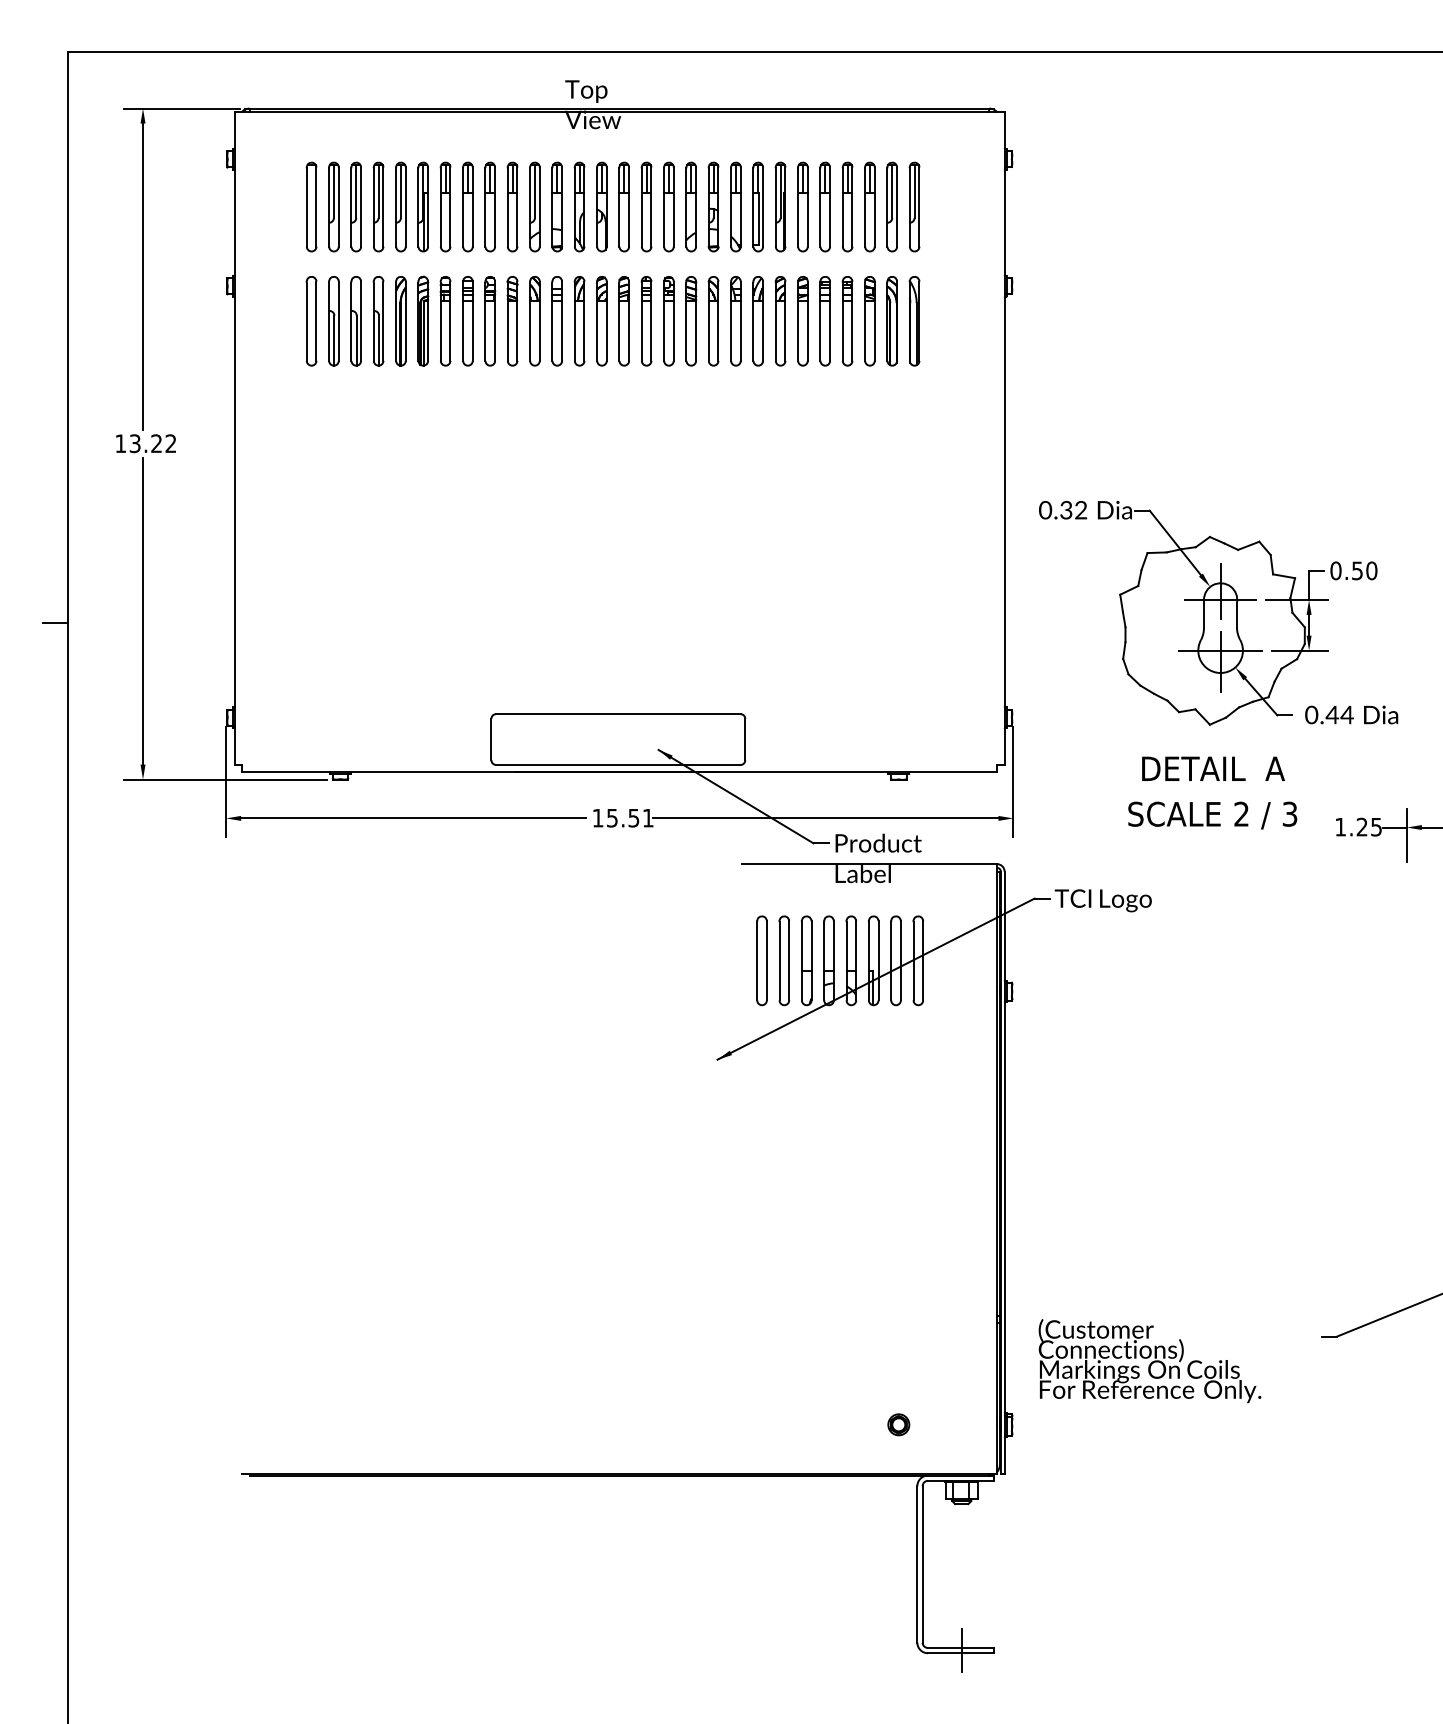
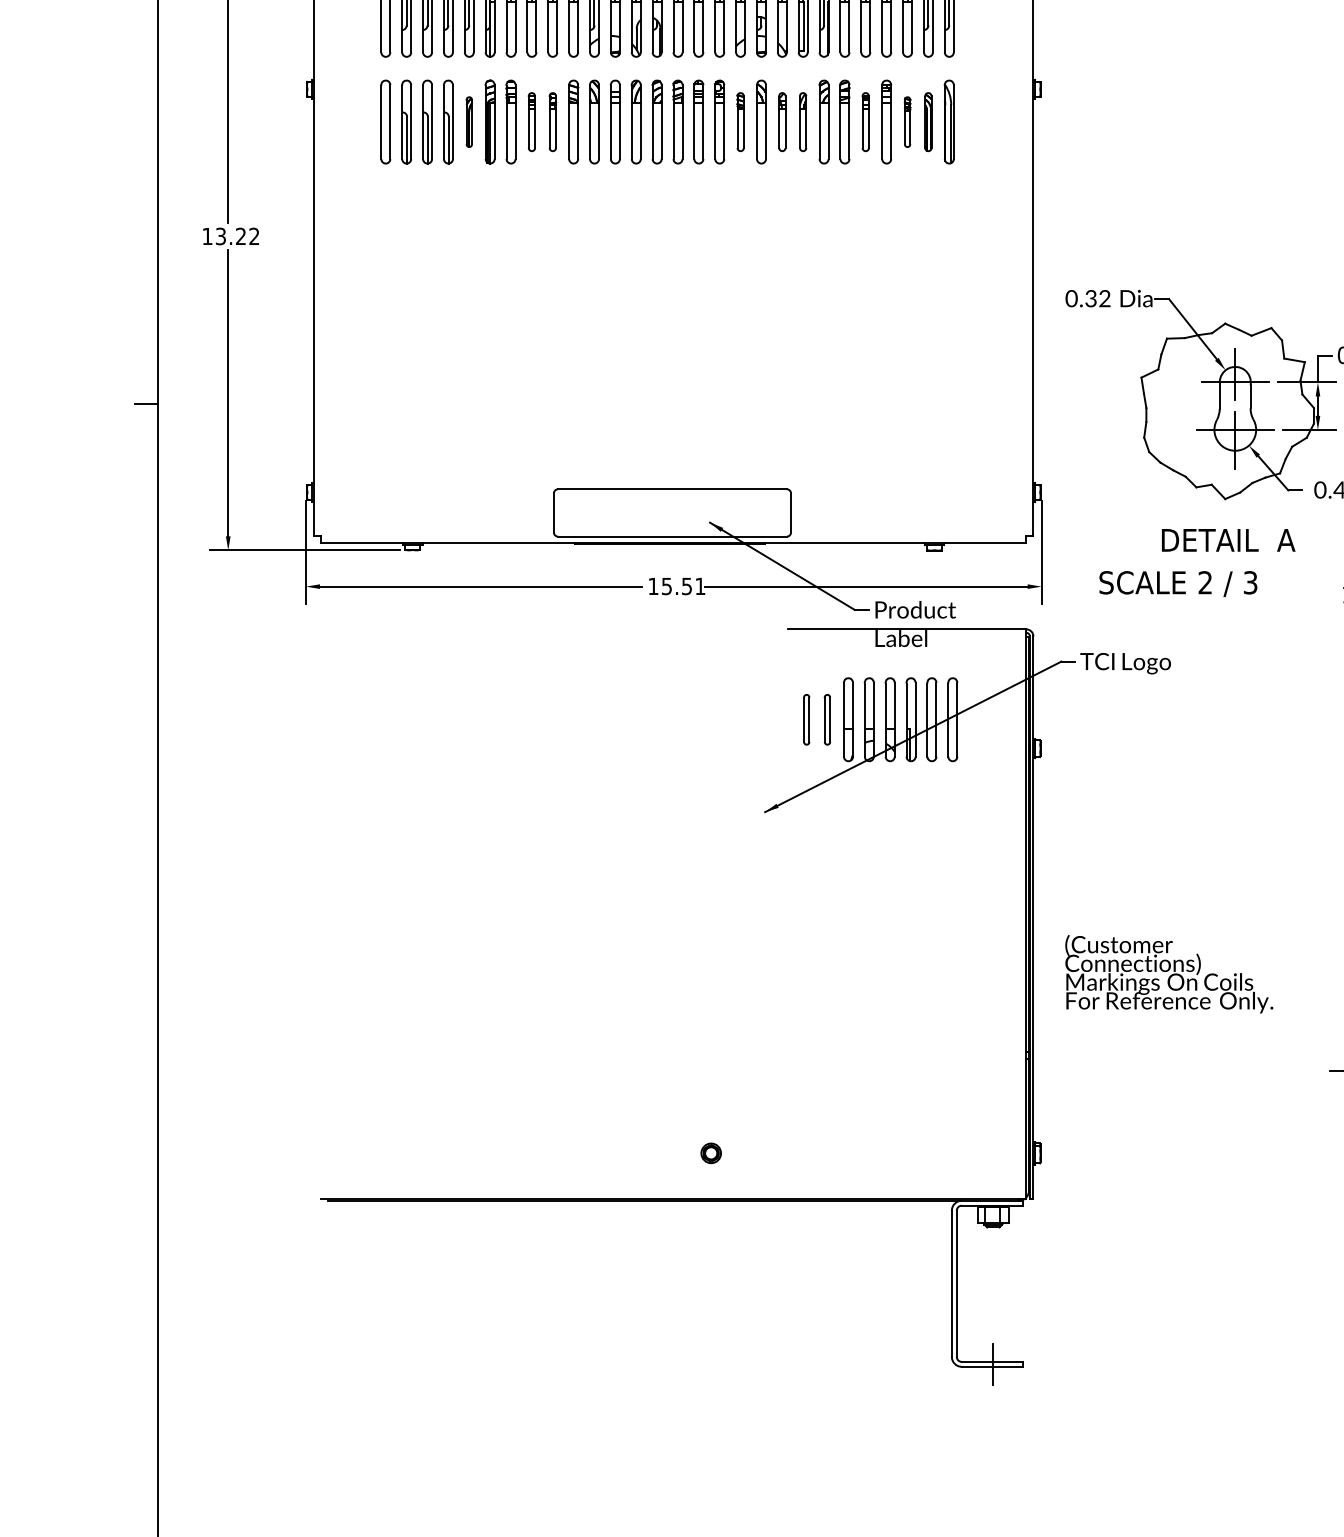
part: (400, 321) -> (468, 122), size x0.6
part: (467, 321) -> (531, 122), size x0.7
part: (490, 321) -> (552, 122), size x0.7
part: (691, 321) -> (740, 122), size x0.7
part: (735, 321) -> (781, 122), size x0.7
part: (757, 321) -> (802, 122), size x0.7
part: (824, 321) -> (865, 122), size x0.7
part: (869, 321) -> (907, 122), size x0.6
part: (891, 321) -> (927, 122), size x0.7
text: (1212, 815) -> (1178, 583), moved
part: (761, 960) -> (806, 719), size x0.6
part: (783, 960) -> (826, 719), size x0.6
text: (1149, 1361) -> (1168, 974), moved
part: (898, 1424) -> (710, 1153), moved

